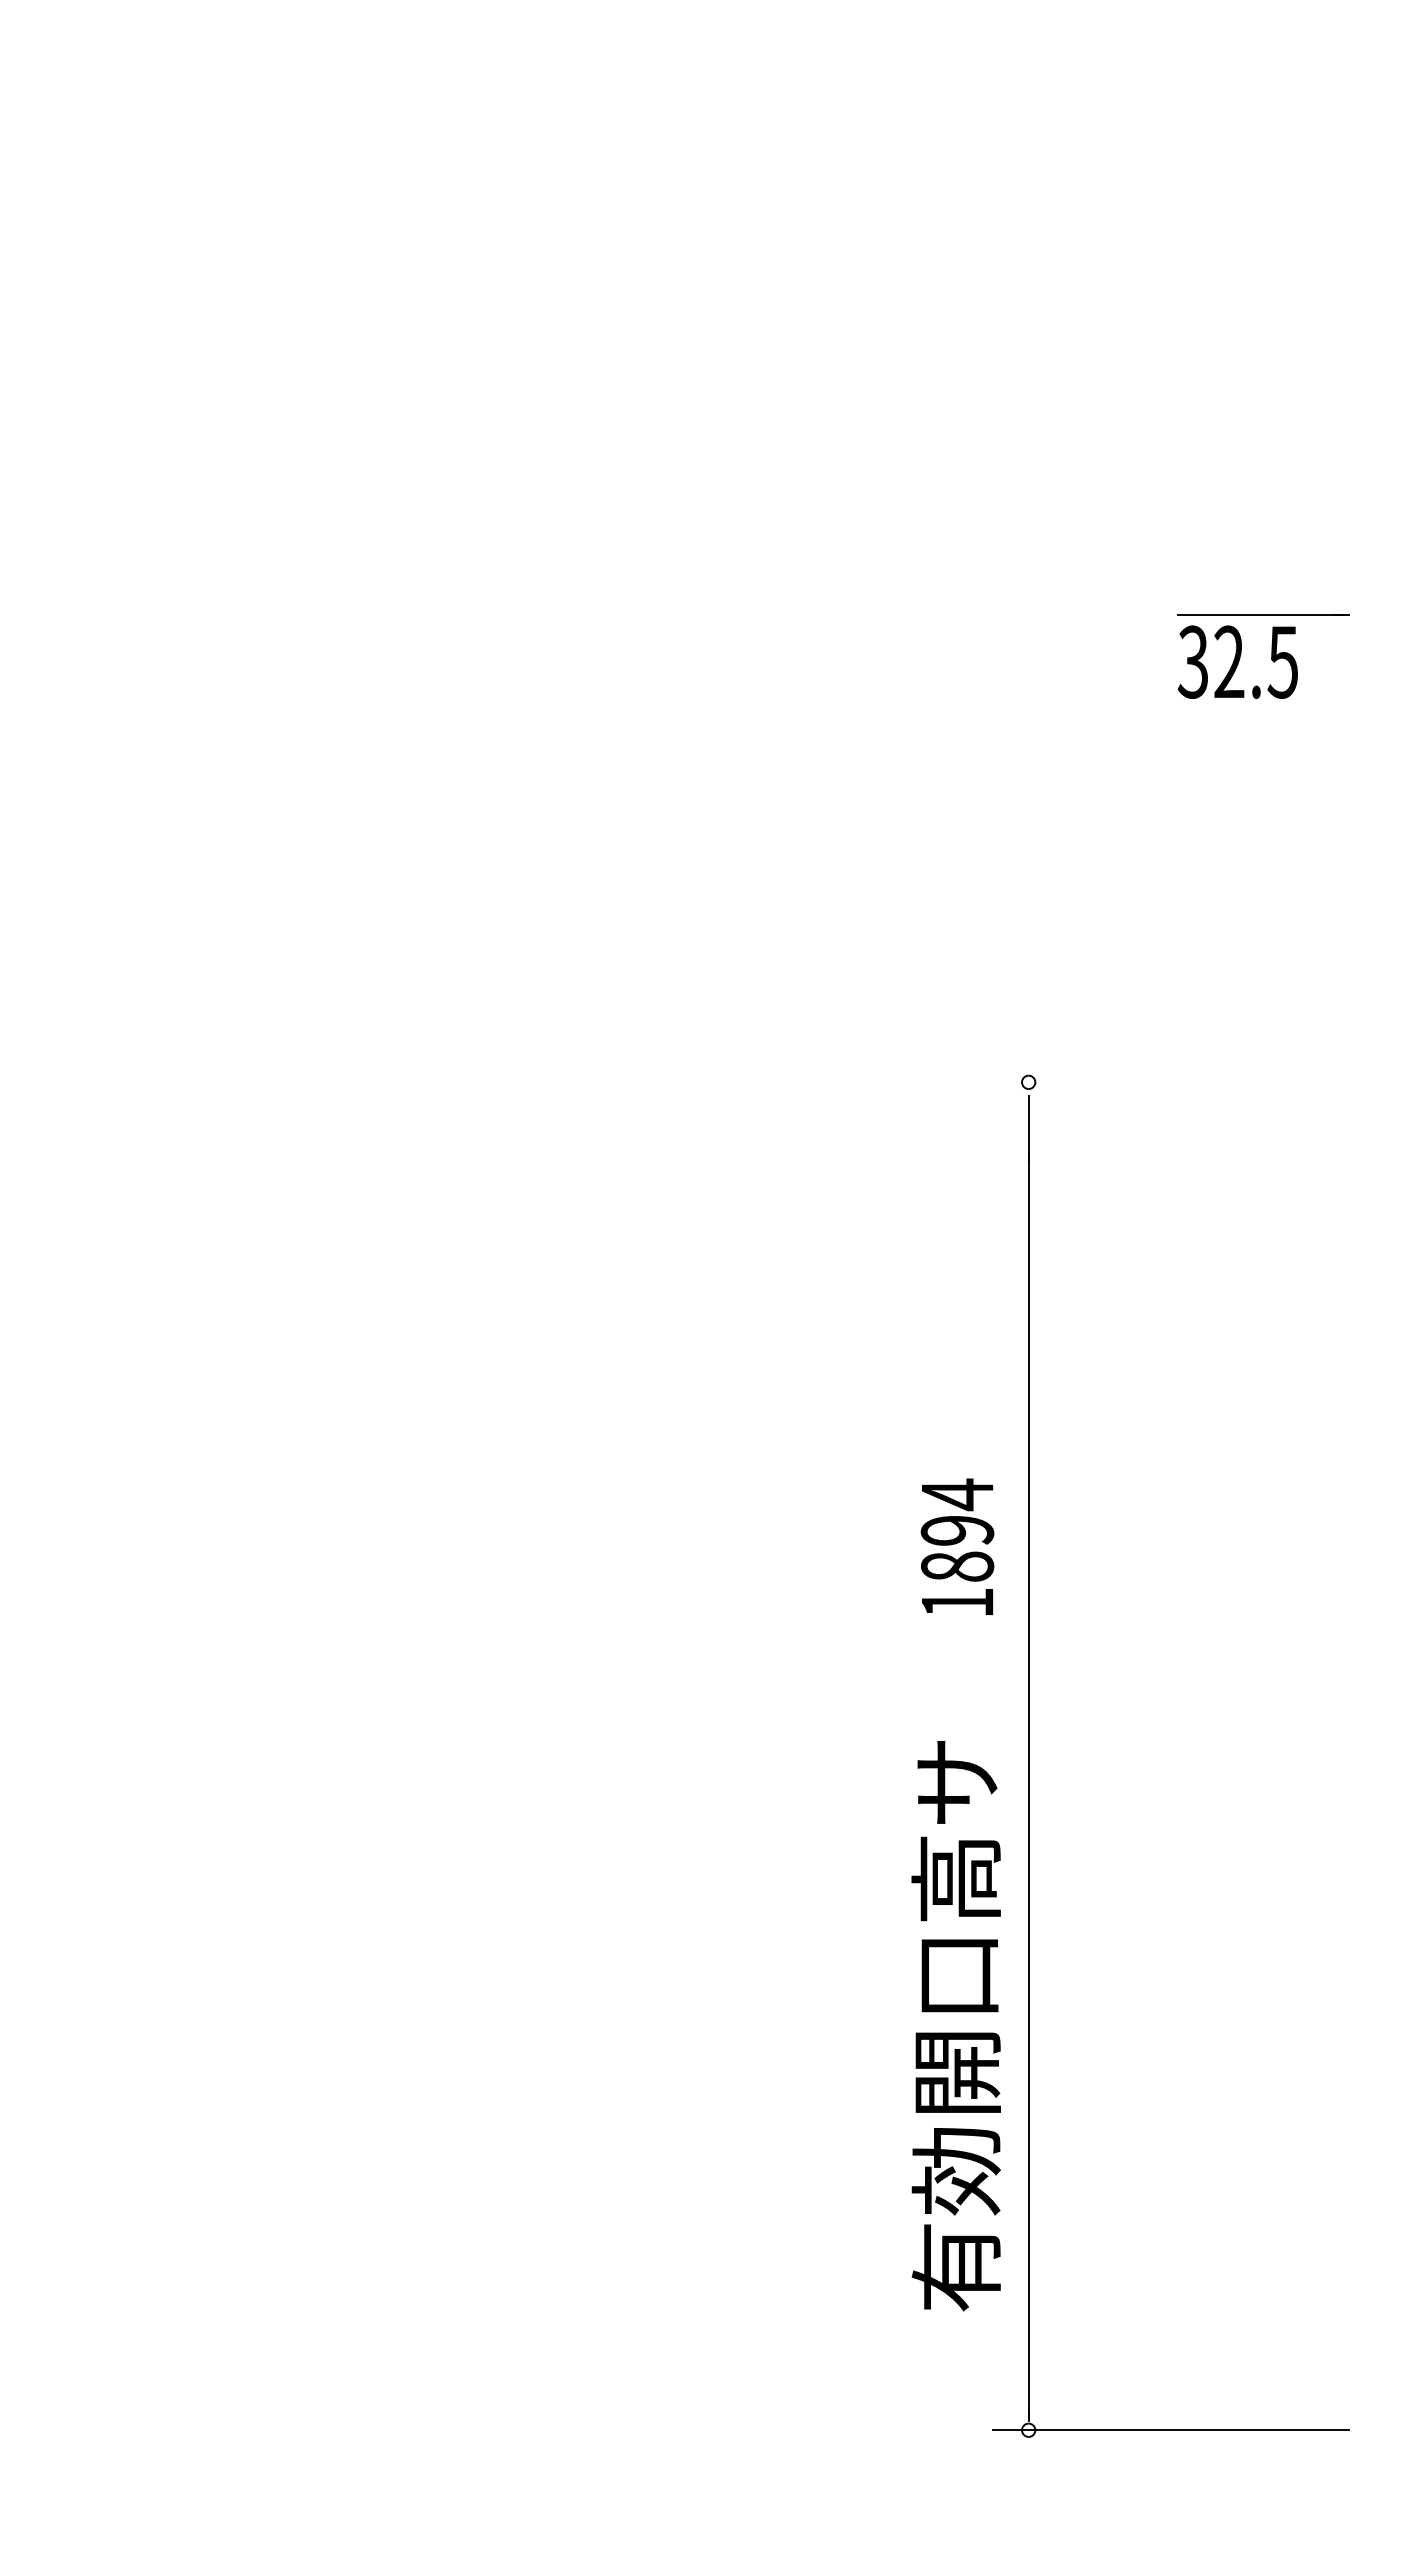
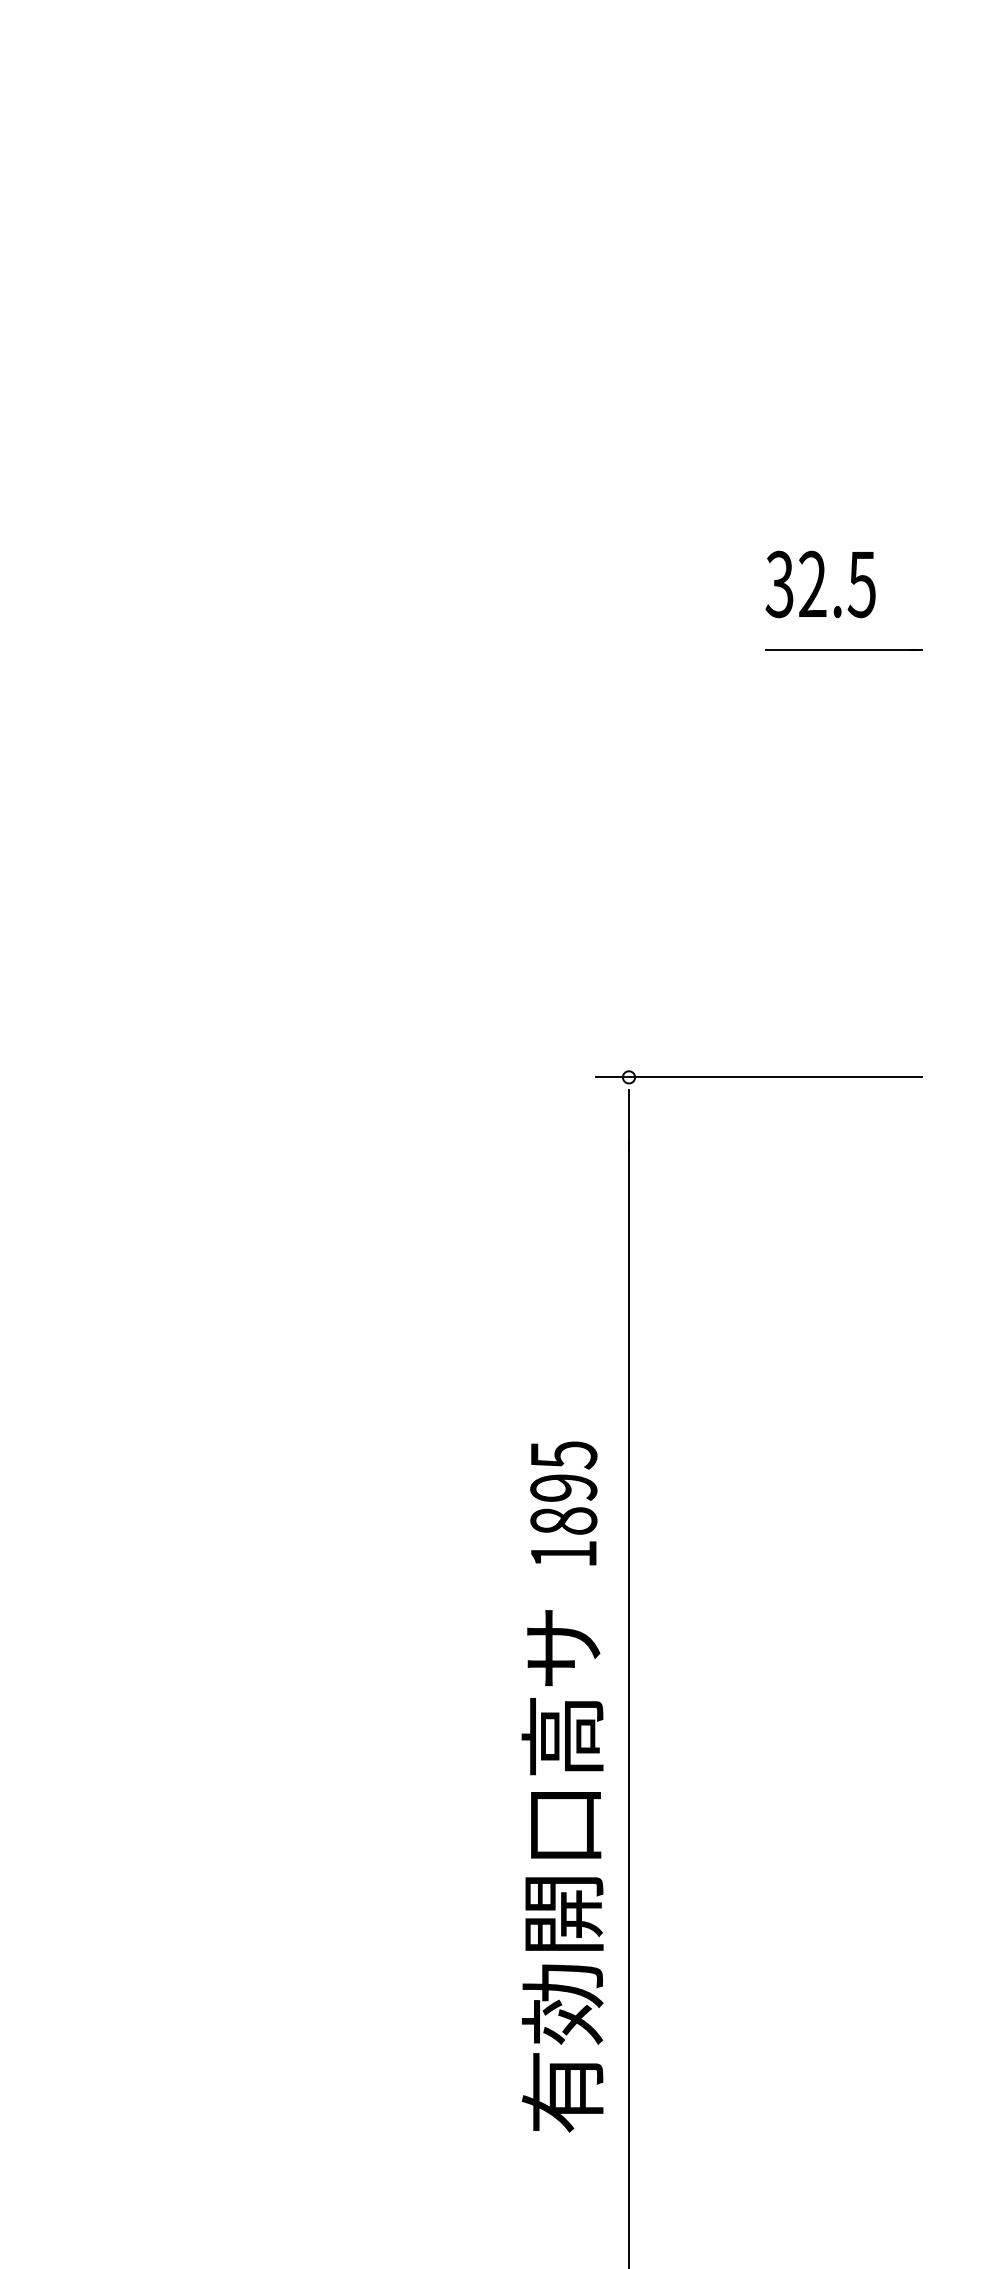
text: (1237, 661) -> (820, 583), moved
line: (1170, 1082) -> (758, 1077), added
text: (958, 1494) -> (564, 1454), 1894 -> 1895
text: (955, 2026) -> (561, 1871), moved

